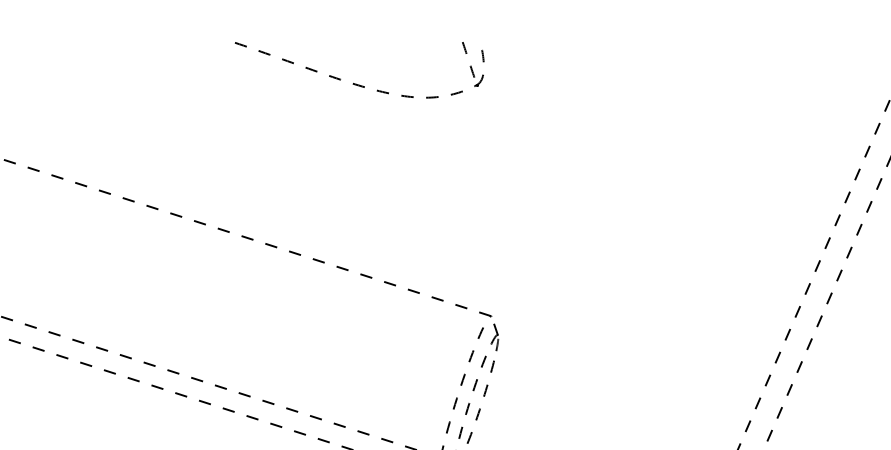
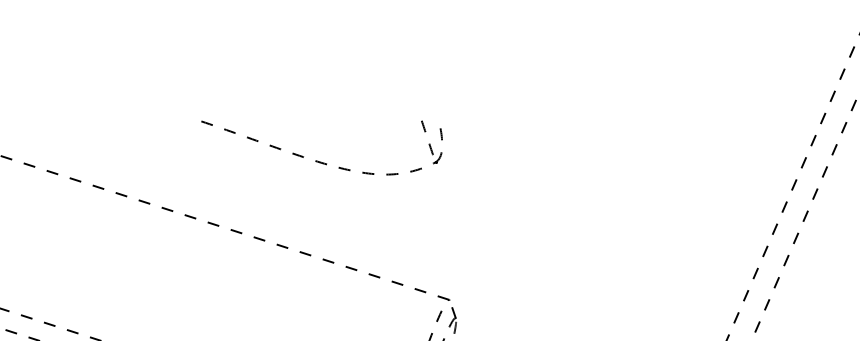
part: (356, 83) -> (318, 160), moved

